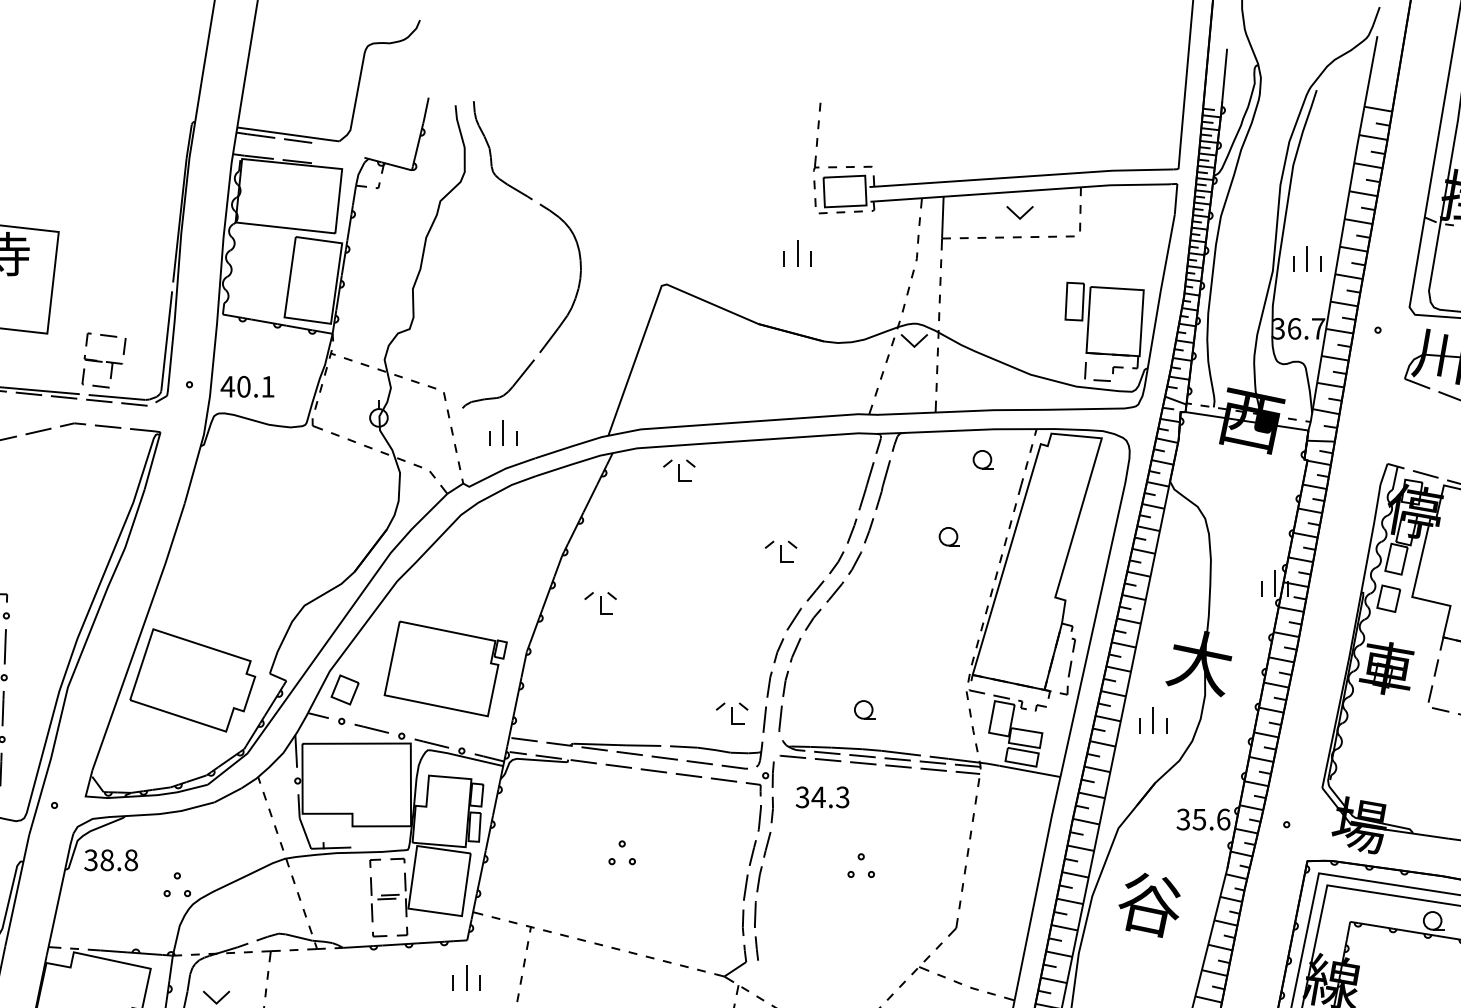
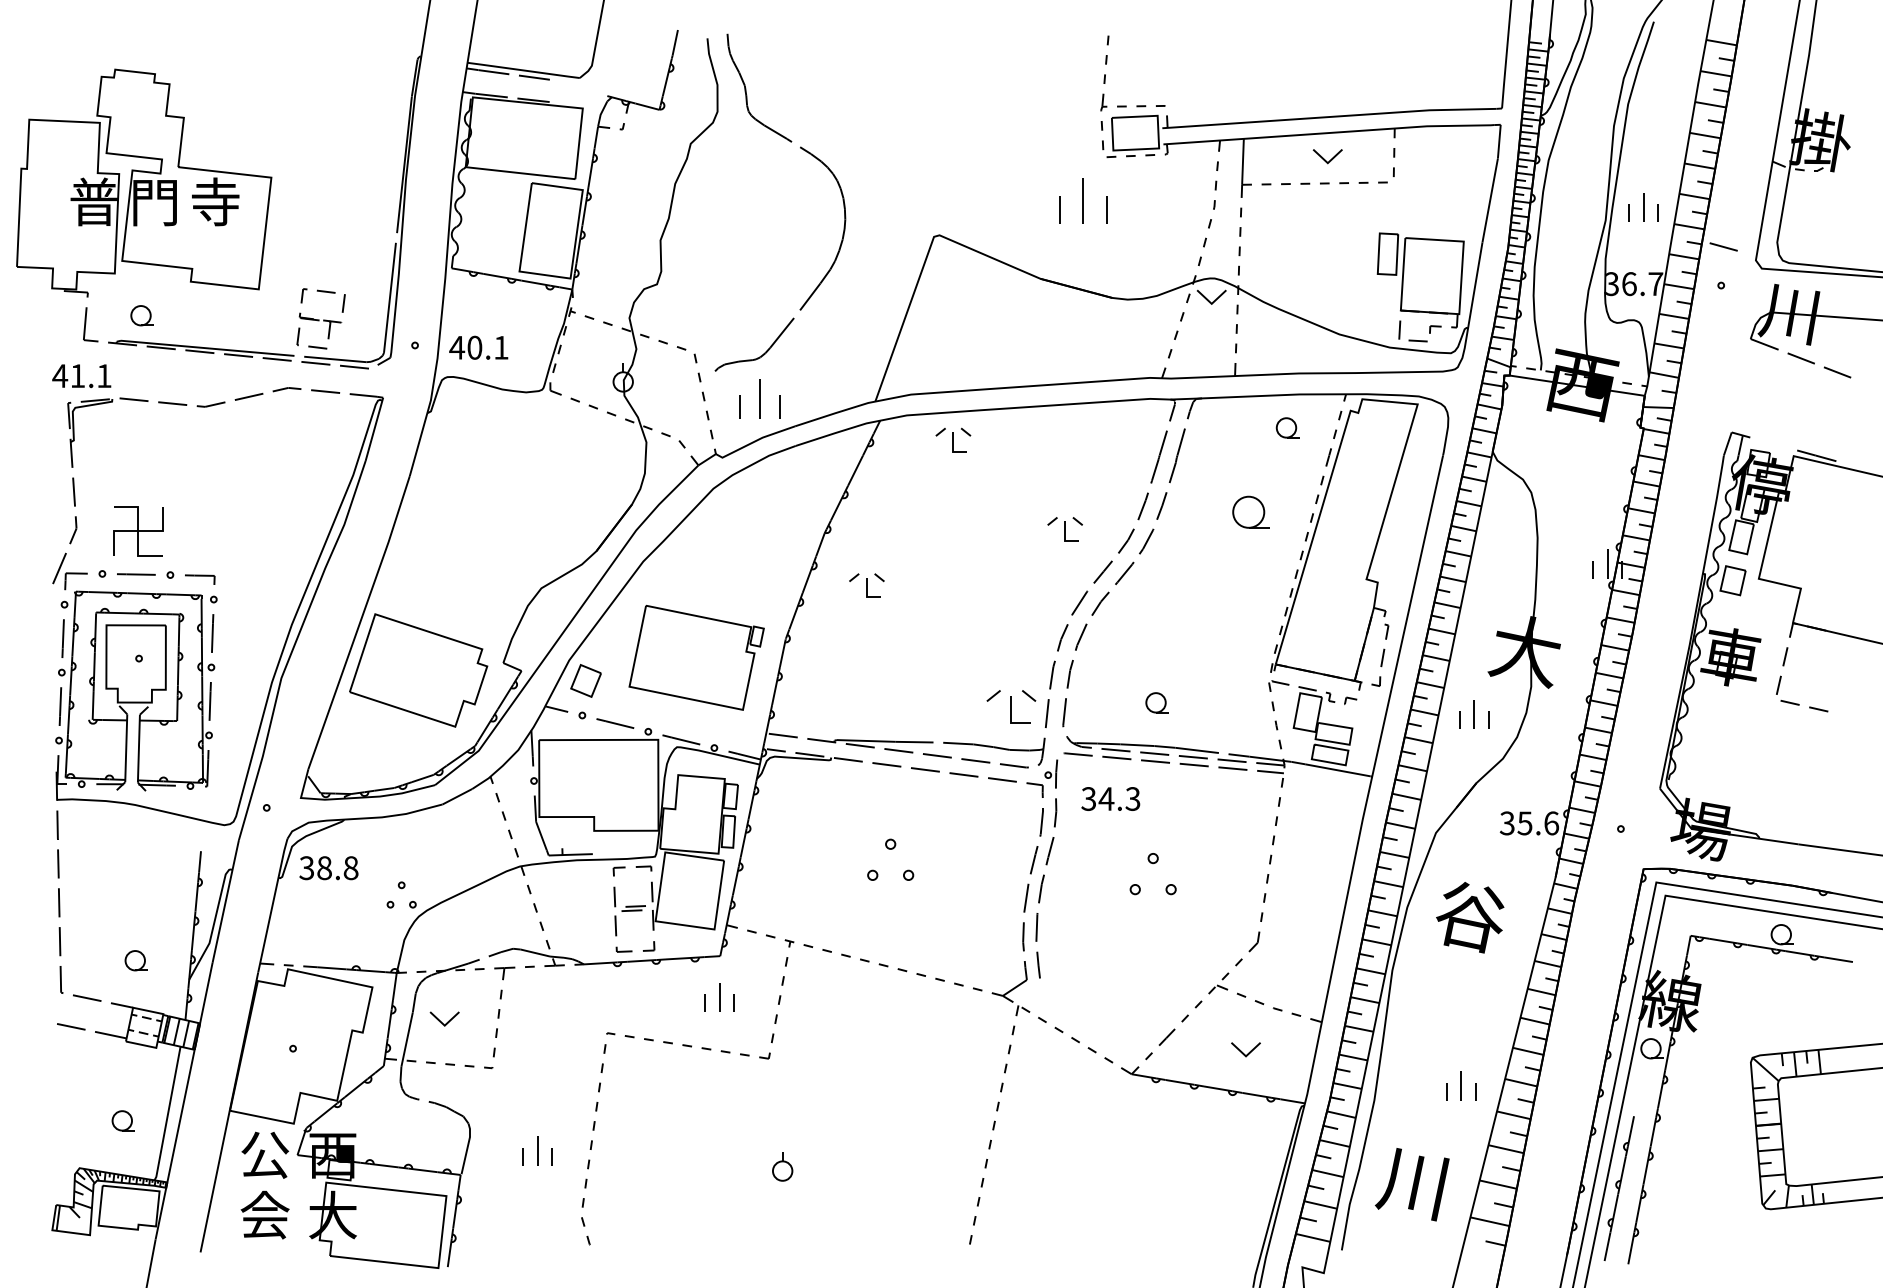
part: (797, 253) -> (1083, 201), size x1.6
part: (502, 432) -> (759, 398), size x1.4
line: (1425, 473) -> (1723, 246), moved
part: (948, 536) -> (1249, 512), size x1.6
part: (732, 714) -> (1011, 707), size x1.4
part: (622, 852) -> (890, 859), size x1.6
part: (861, 865) -> (1153, 873), size x1.6

